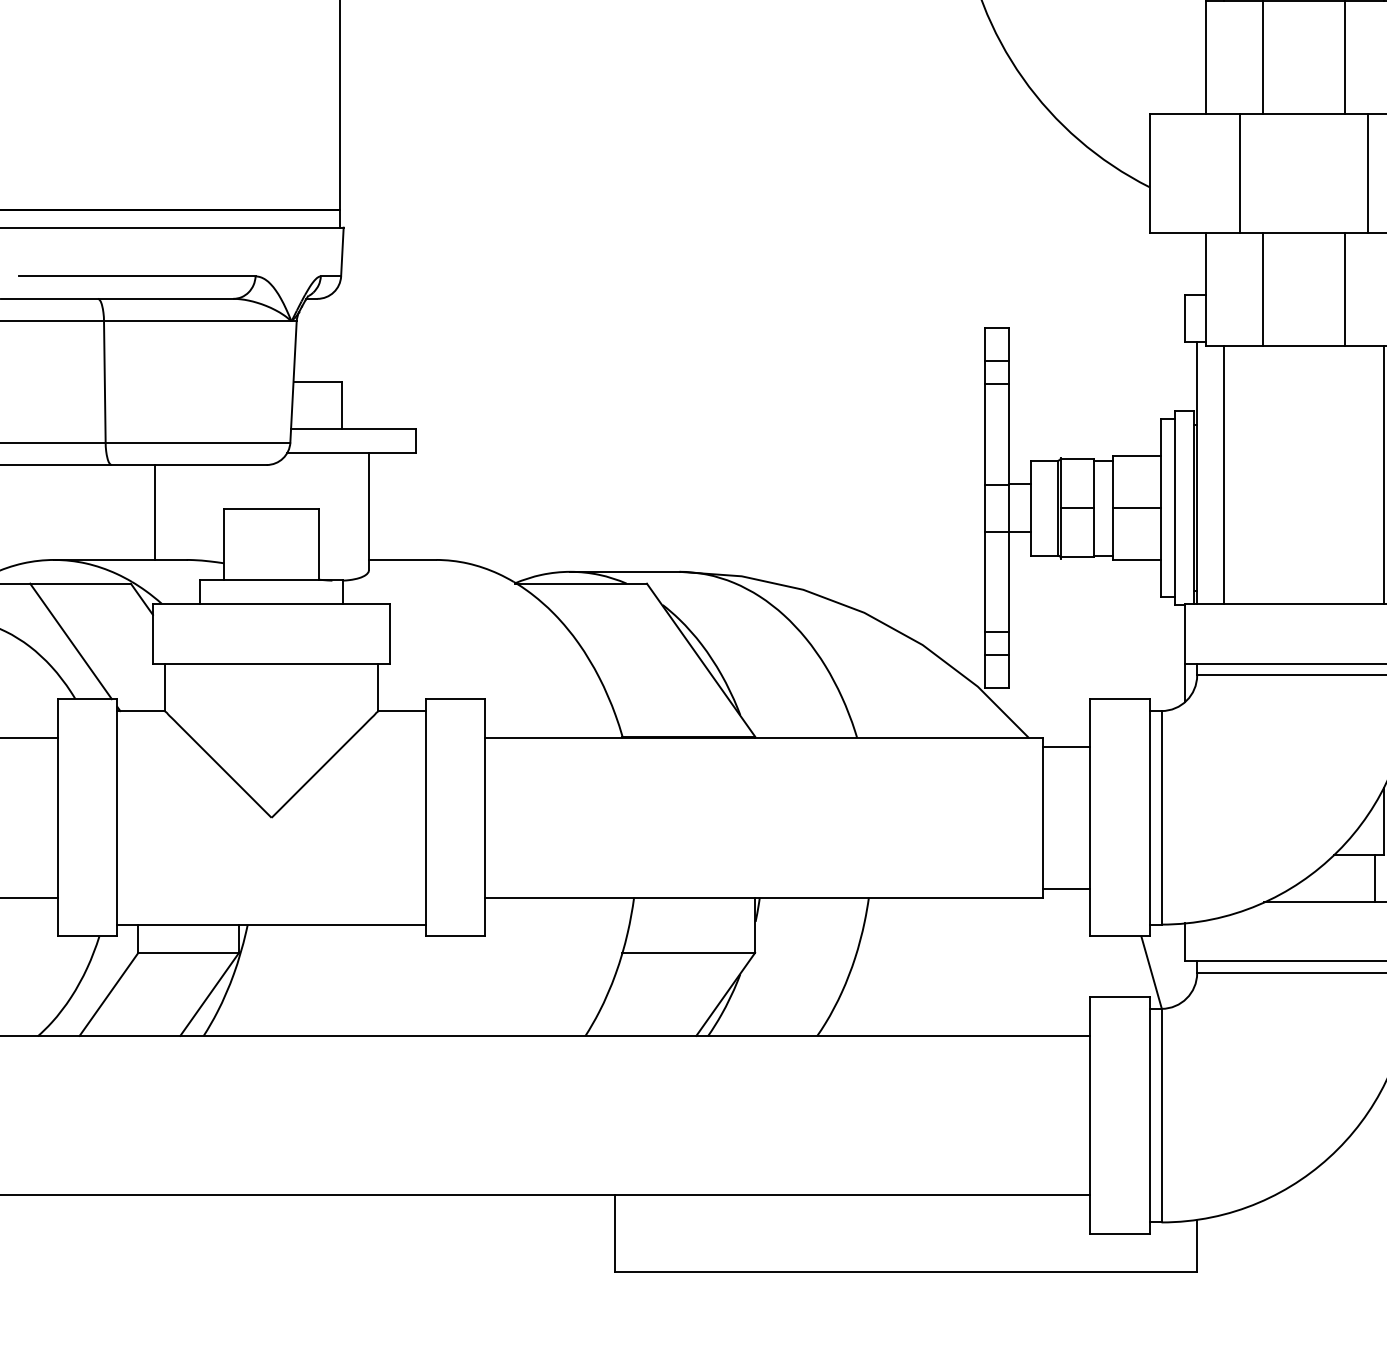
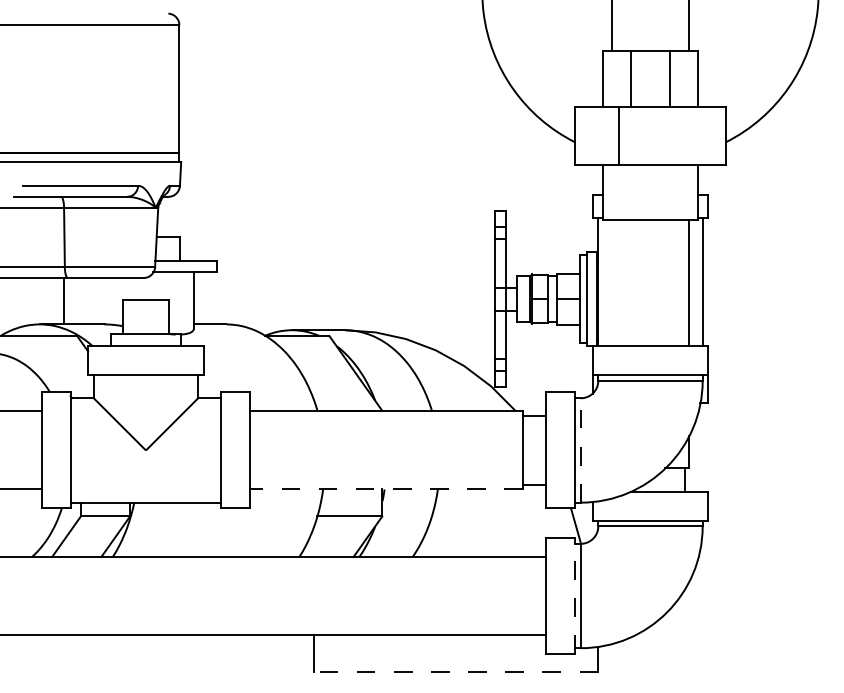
line: (1367, 173) -> (681, 135), removed
line: (1263, 287) -> (630, 191), removed
line: (1344, 287) -> (670, 191), removed
line: (1224, 474) -> (611, 282), removed
line: (156, 513) -> (64, 301), moved
line: (70, 641) -> (47, 364), removed
line: (1160, 815) -> (580, 449), solid -> dashed
line: (763, 897) -> (386, 489), solid -> dashed
line: (1150, 1116) -> (575, 596), solid -> dashed
line: (904, 1272) -> (455, 672), solid -> dashed

